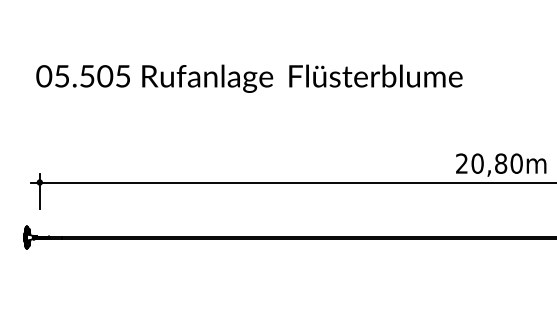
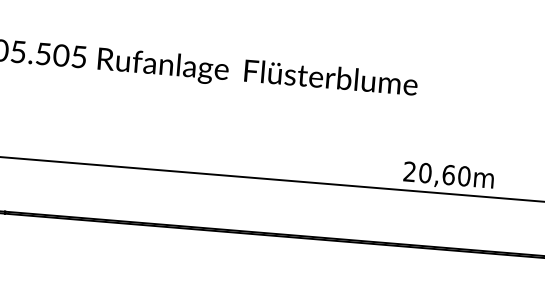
text: (501, 163) -> (449, 174), 20,80m -> 20,60m

